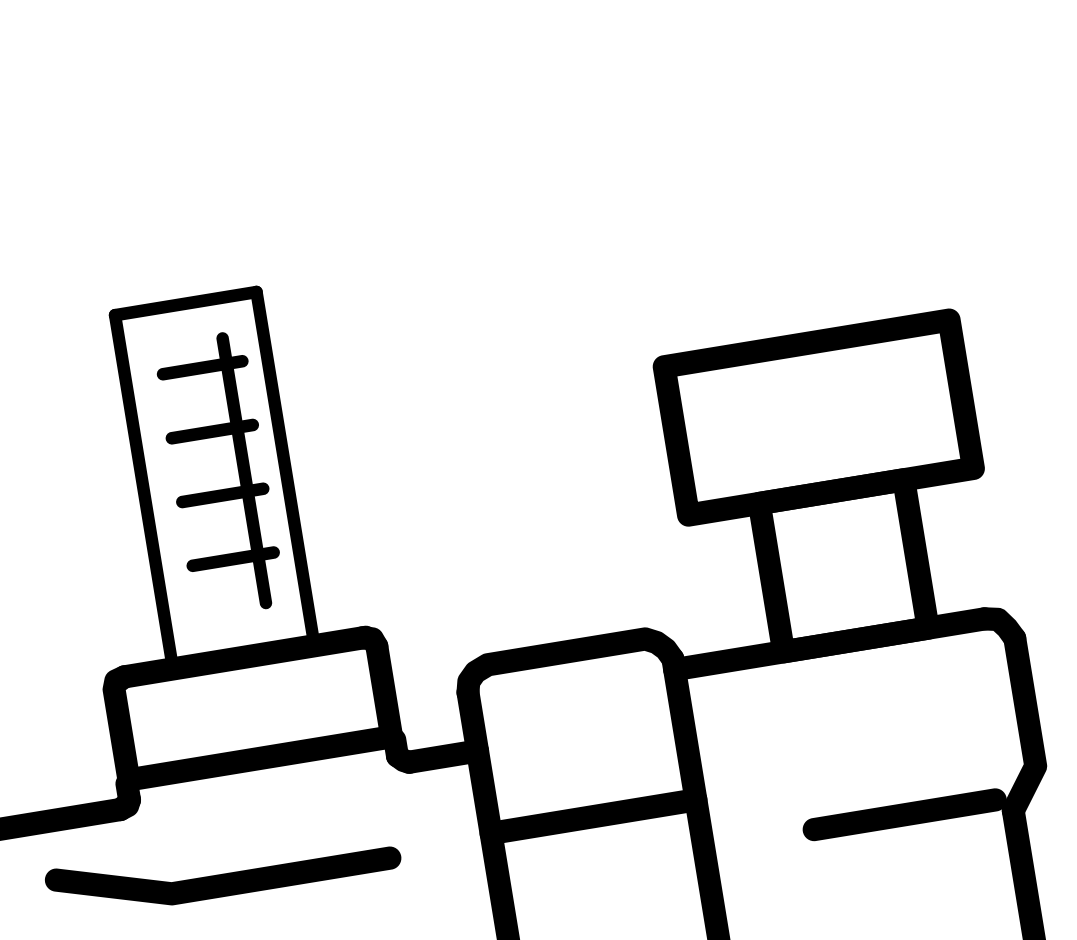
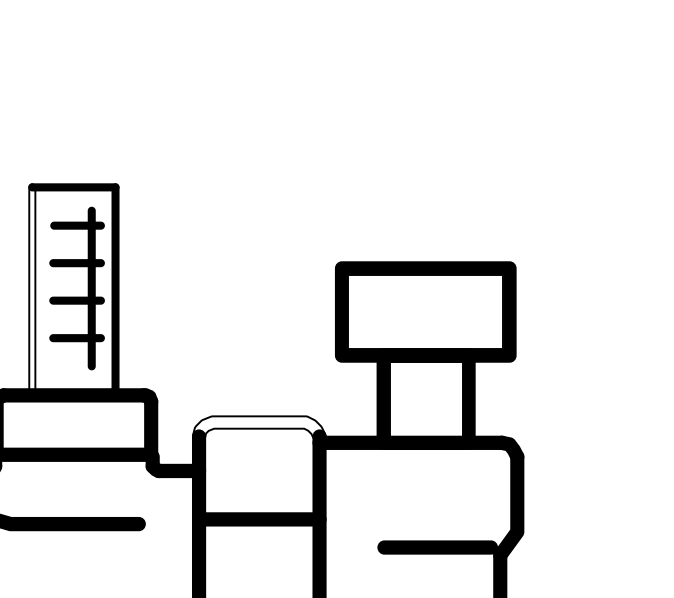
fill: (143, 488) -> (32, 289), removed
fill: (568, 663) -> (259, 429), removed

